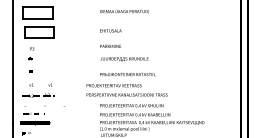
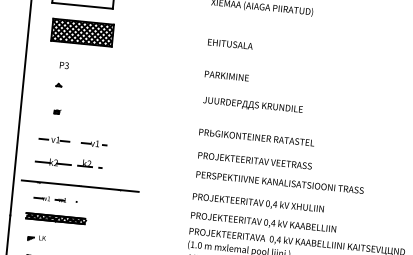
hatch: (38, 32) -> (80, 32), added
line: (39, 85) -> (72, 142), added
text: (126, 90) -> (279, 173), moved
line: (45, 106) -> (80, 186), added

